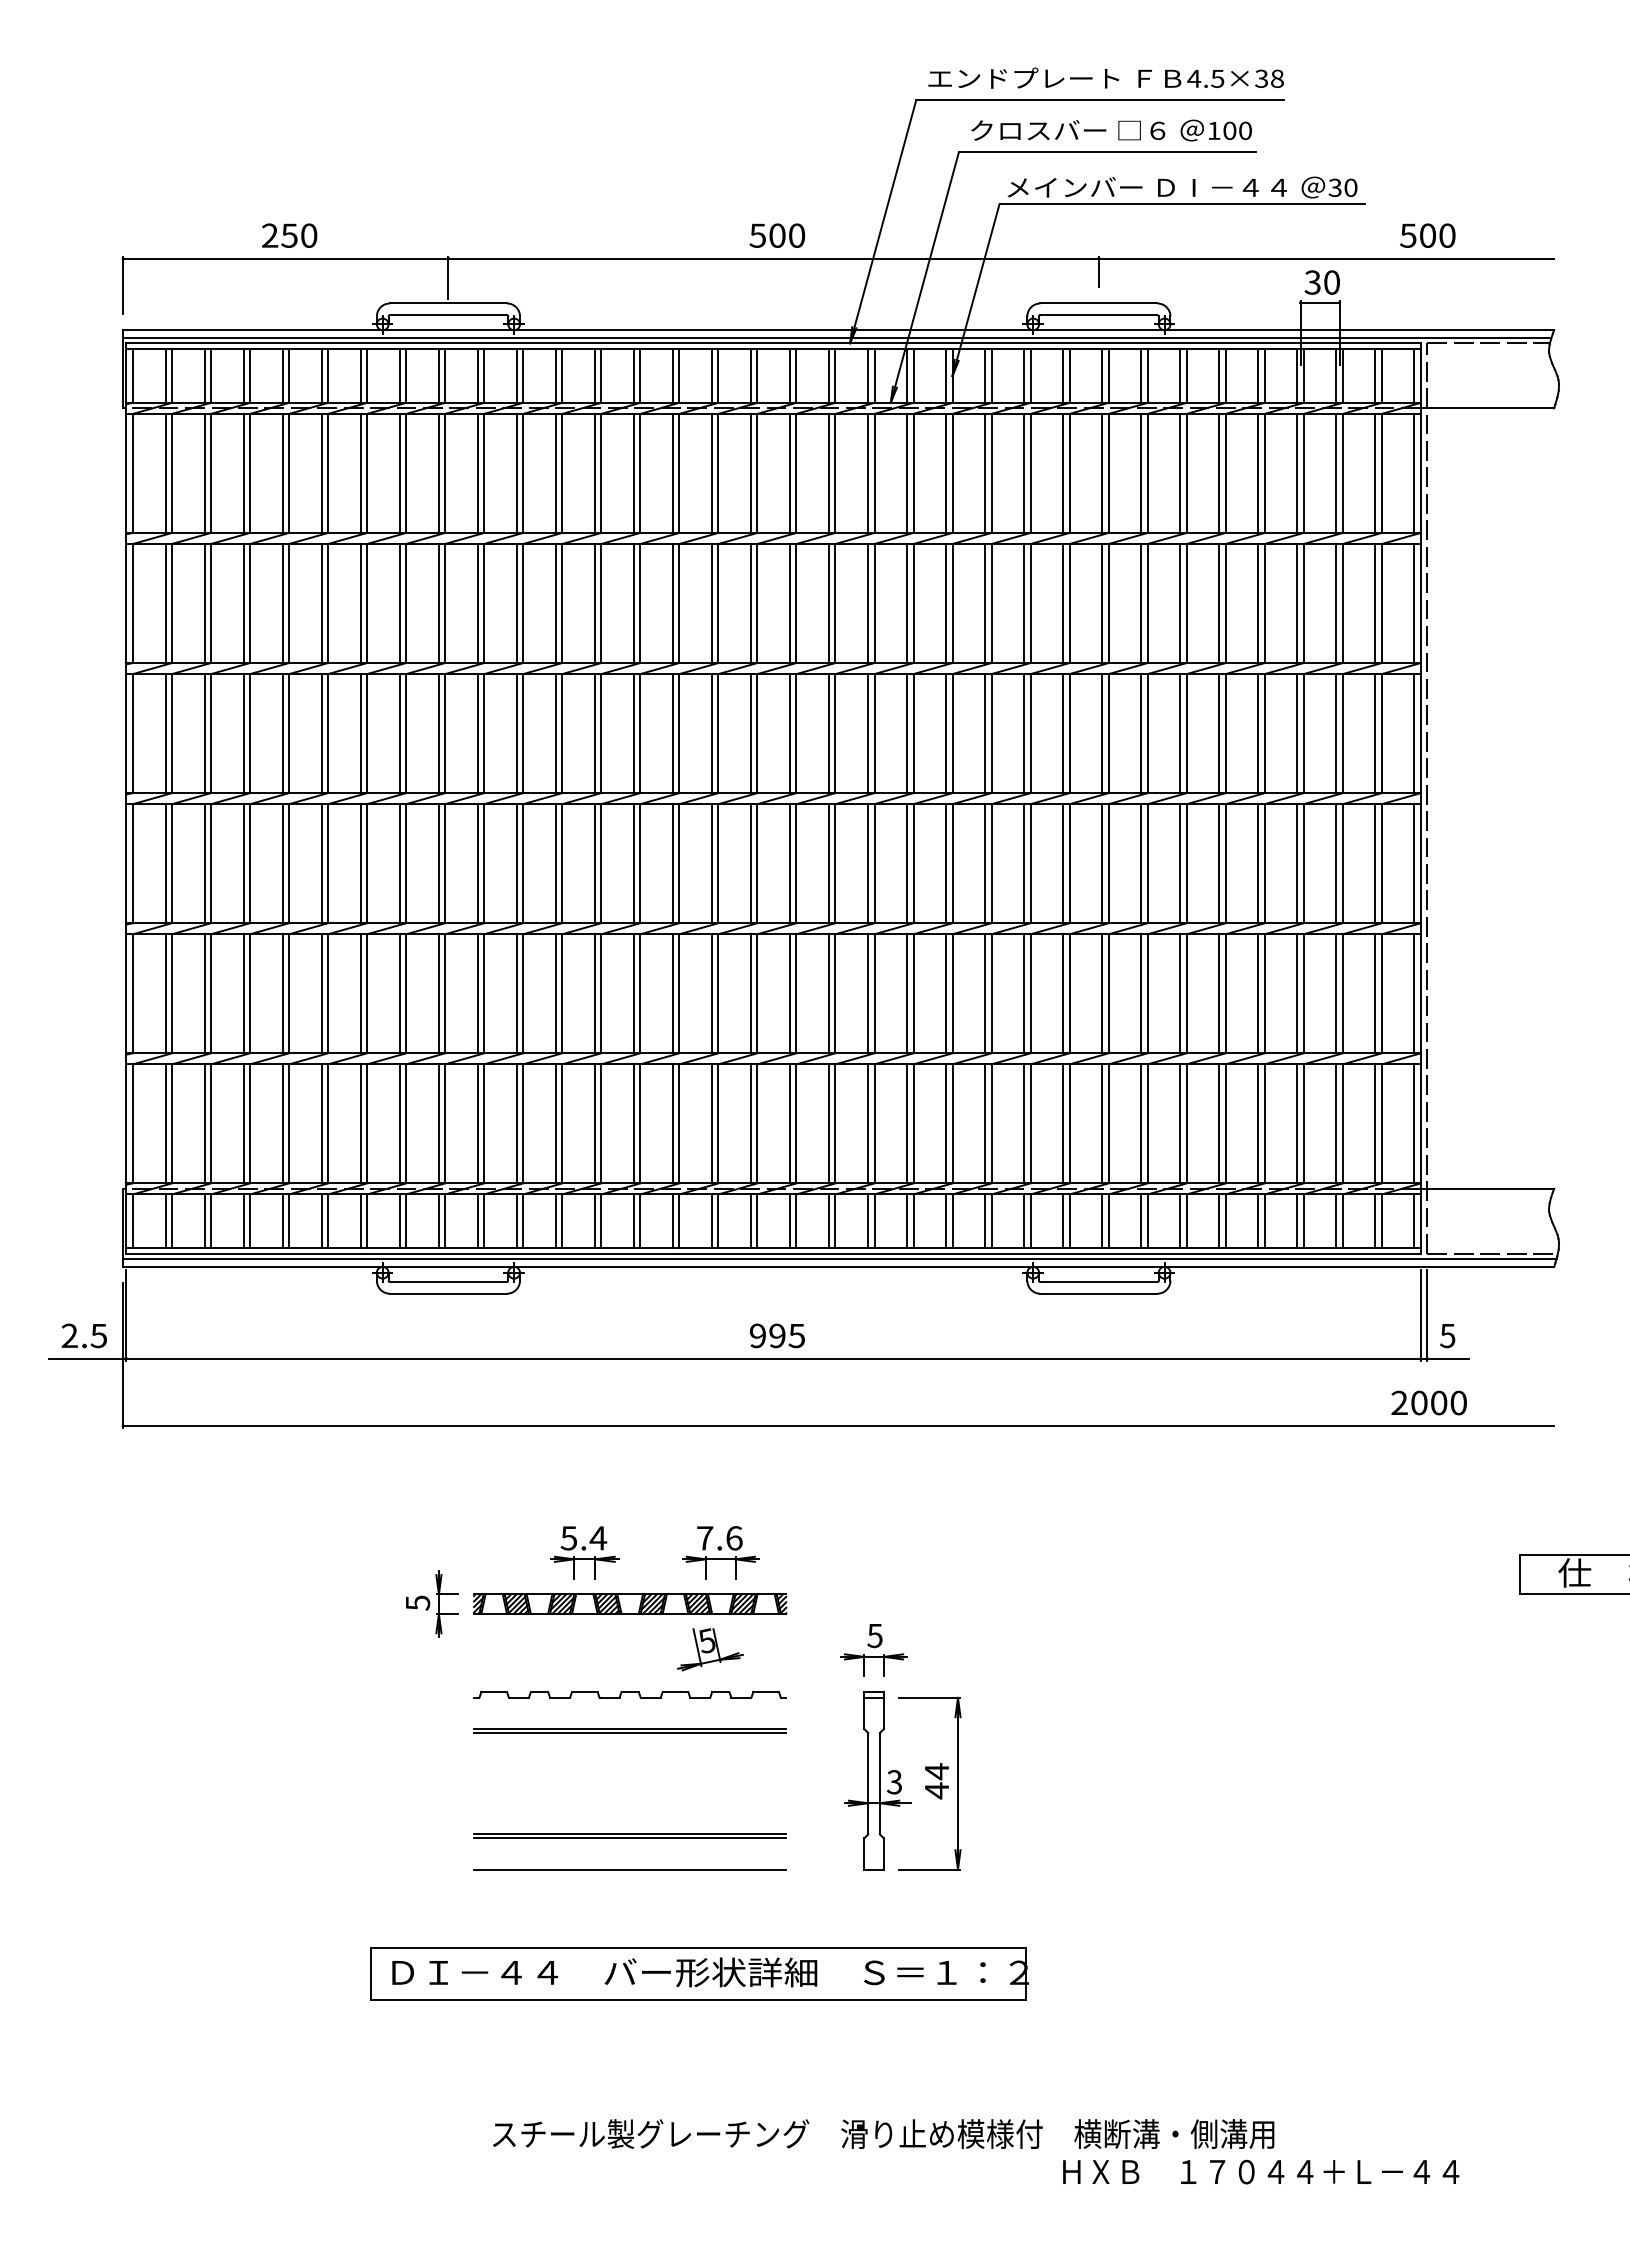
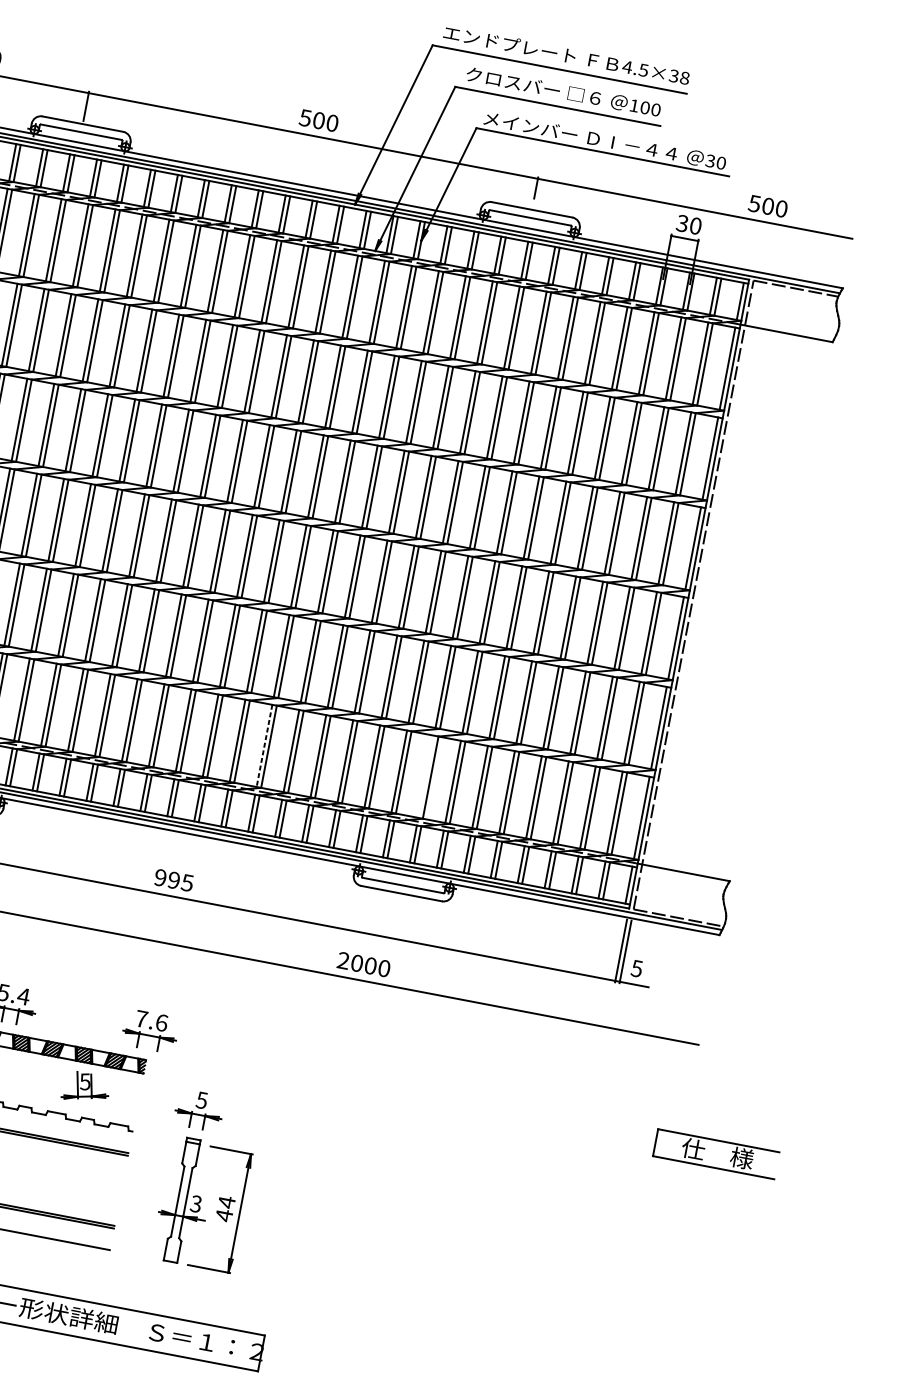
line: (867, 1123) -> (264, 745), solid -> dashed
line: (1102, 1123) -> (426, 776), removed
text: (1428, 1402) -> (363, 964), moved
part: (720, 1552) -> (150, 1030), moved

